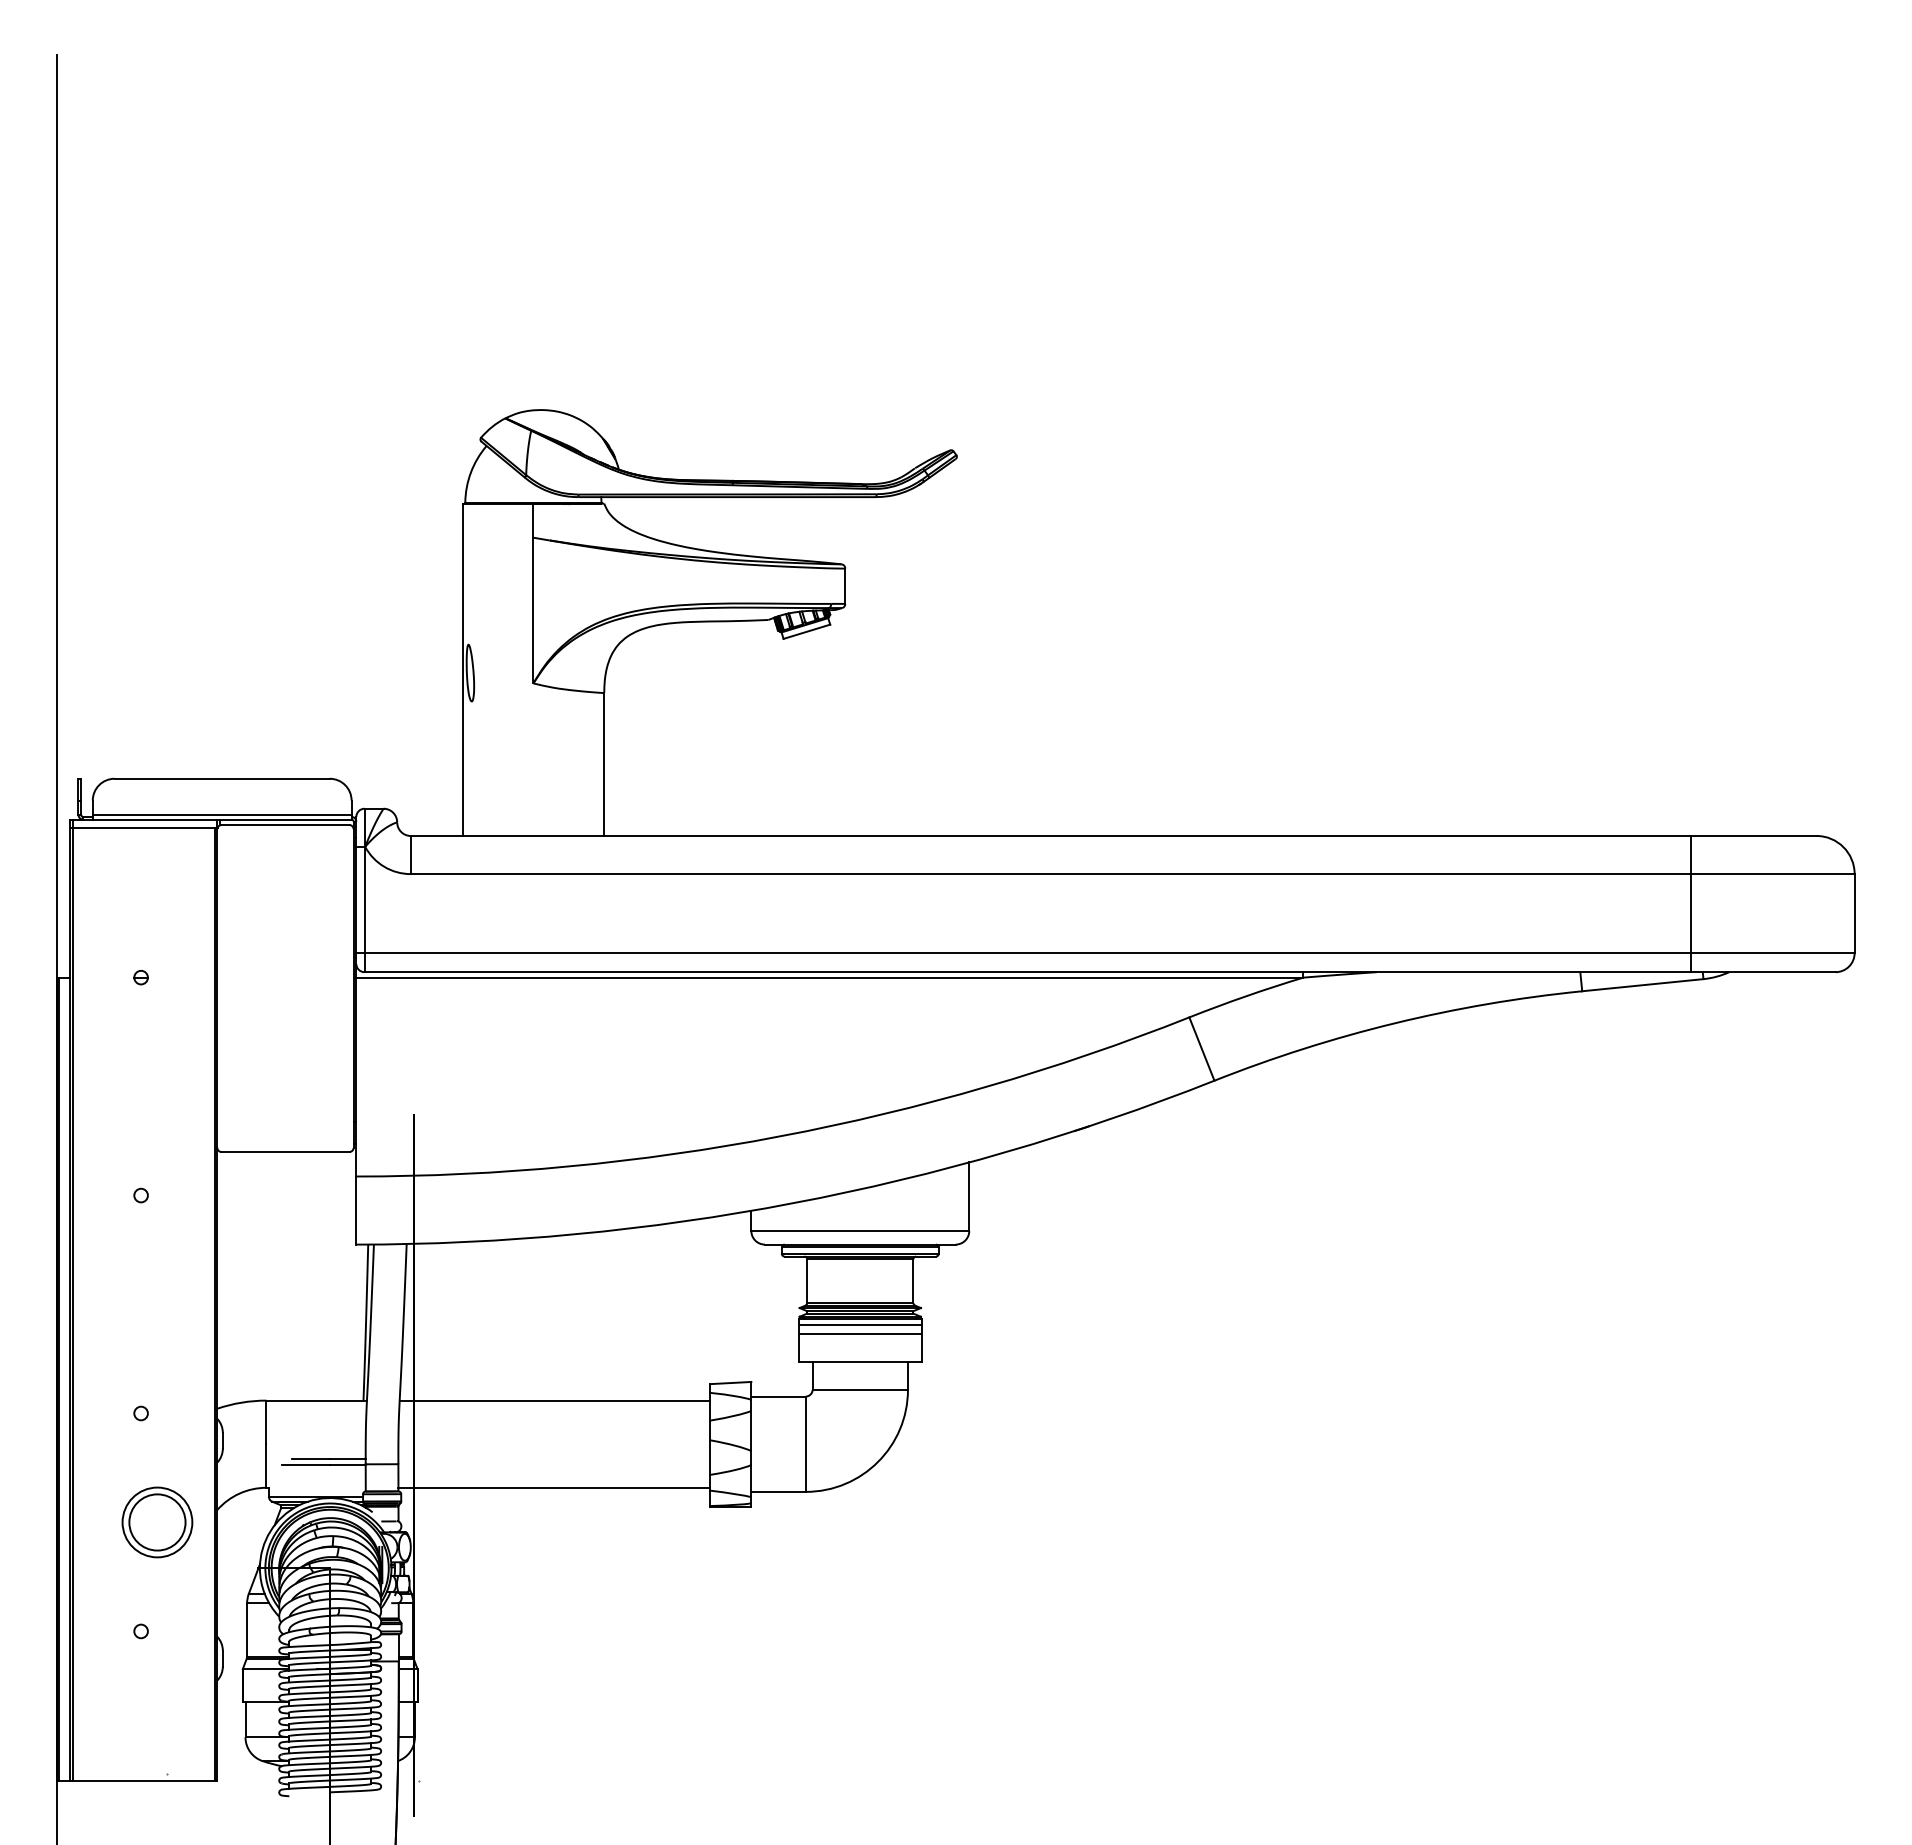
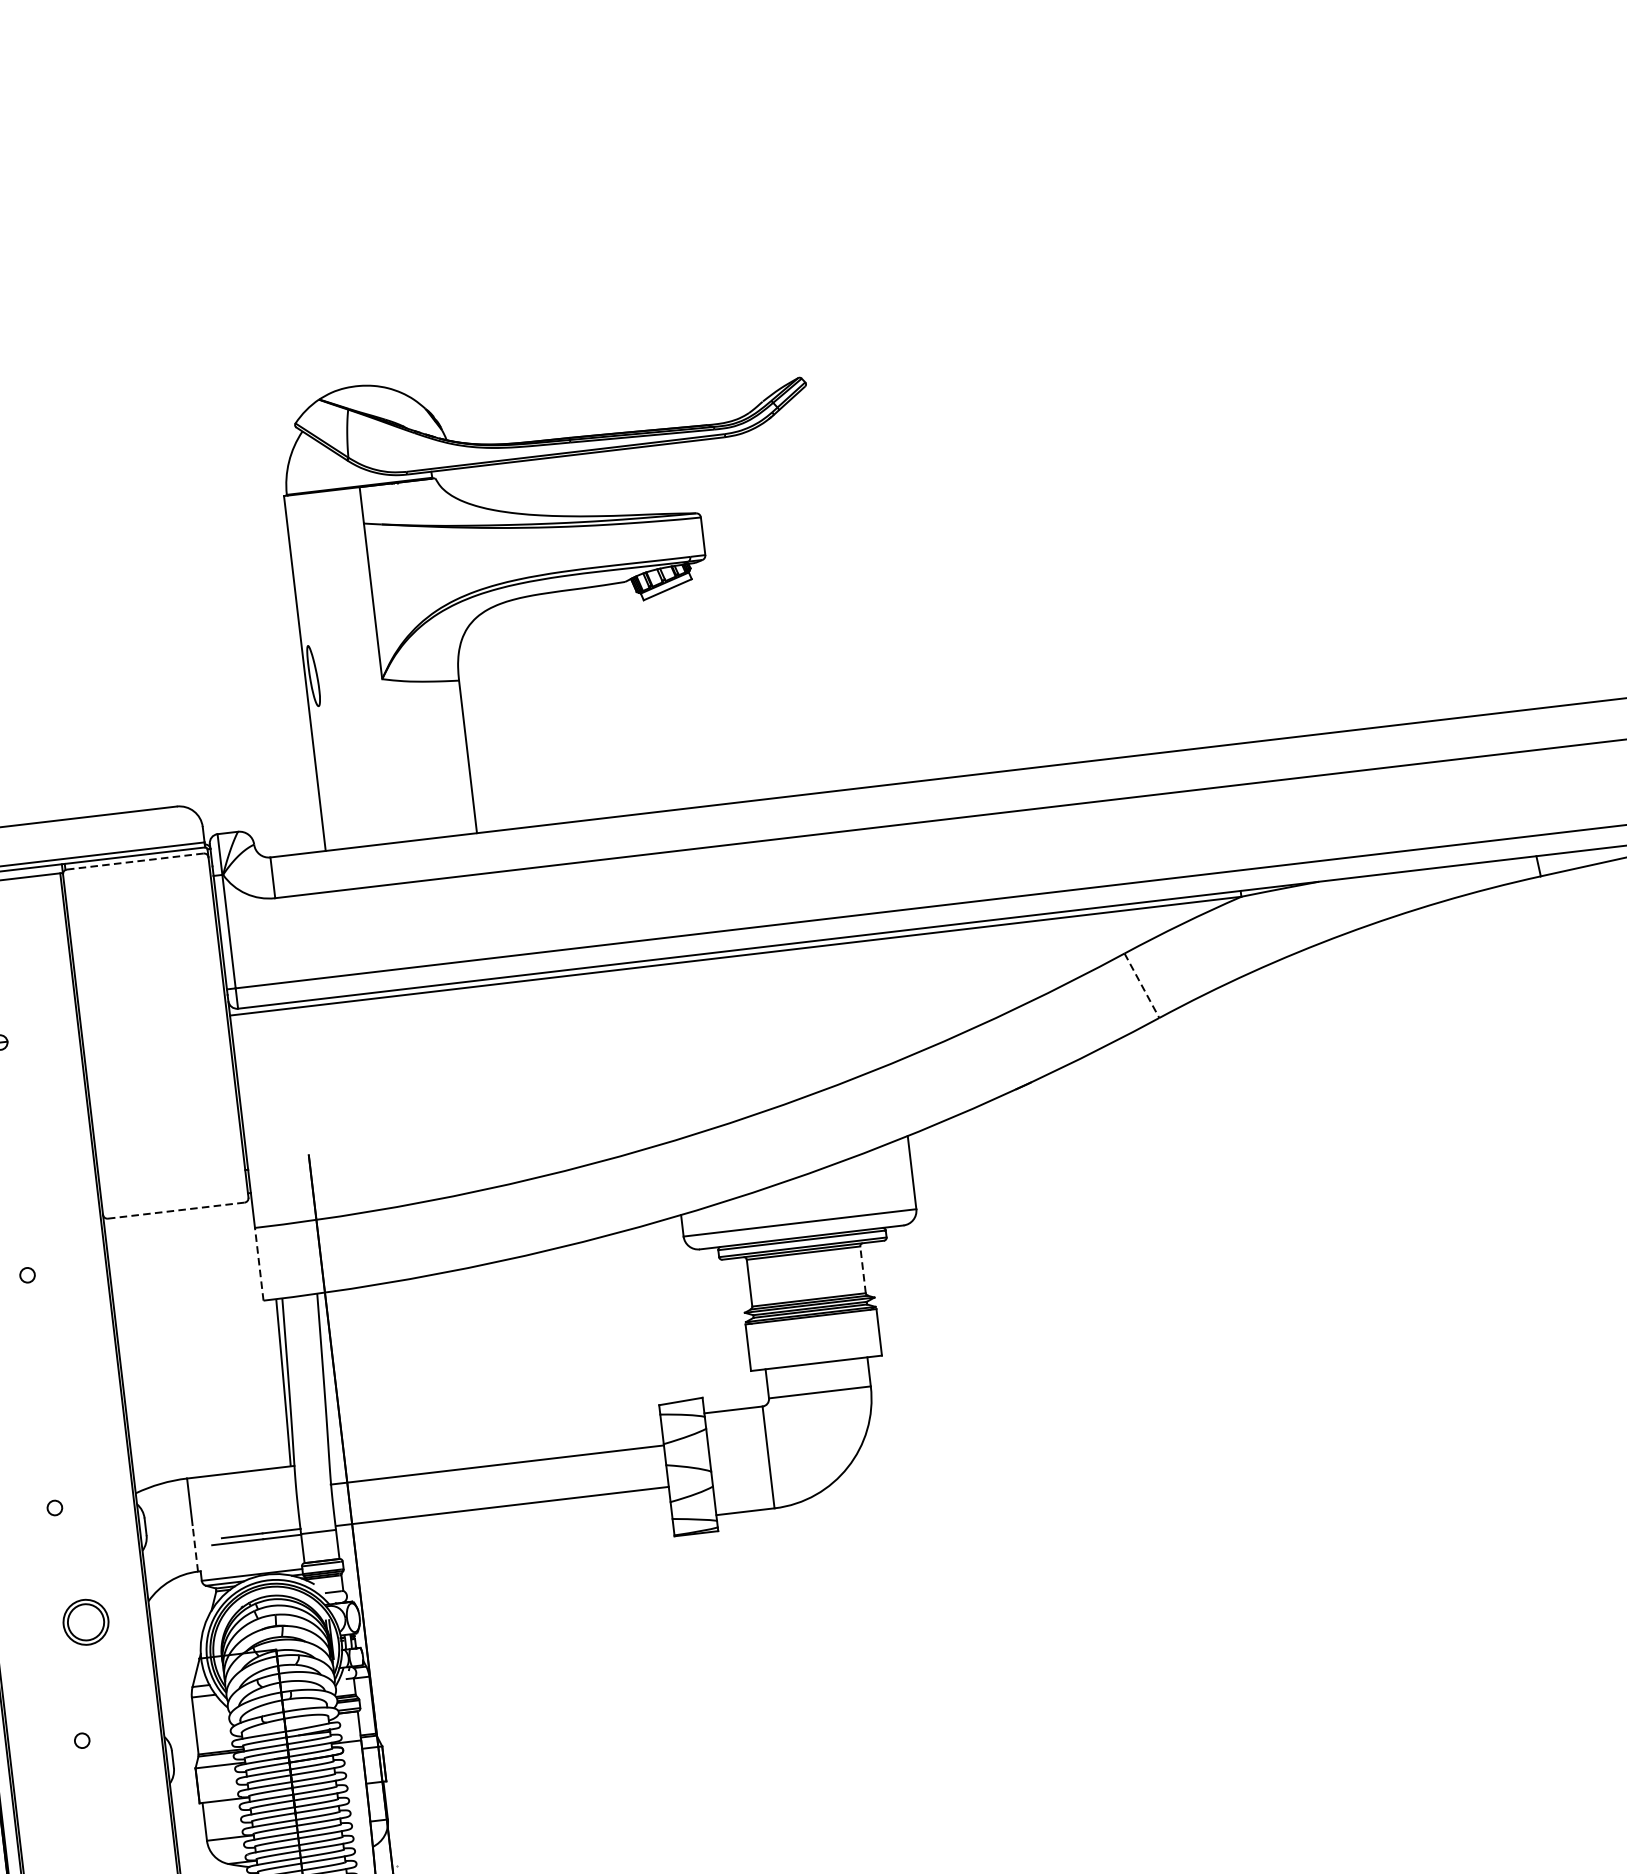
line: (285, 825) -> (135, 861), solid -> dashed
line: (1202, 1049) -> (1142, 986), solid -> dashed
line: (286, 1151) -> (177, 1209), solid -> dashed
line: (356, 1210) -> (259, 1264), solid -> dashed
line: (913, 1281) -> (863, 1270), solid -> dashed
line: (859, 1325) -> (810, 1323), removed
line: (859, 1334) -> (812, 1333), removed
line: (554, 1400) -> (502, 1506), moved
line: (266, 1466) -> (195, 1548), solid -> dashed
line: (554, 1487) -> (497, 1464), moved
part: (157, 1522) -> (86, 1622), size x0.6

